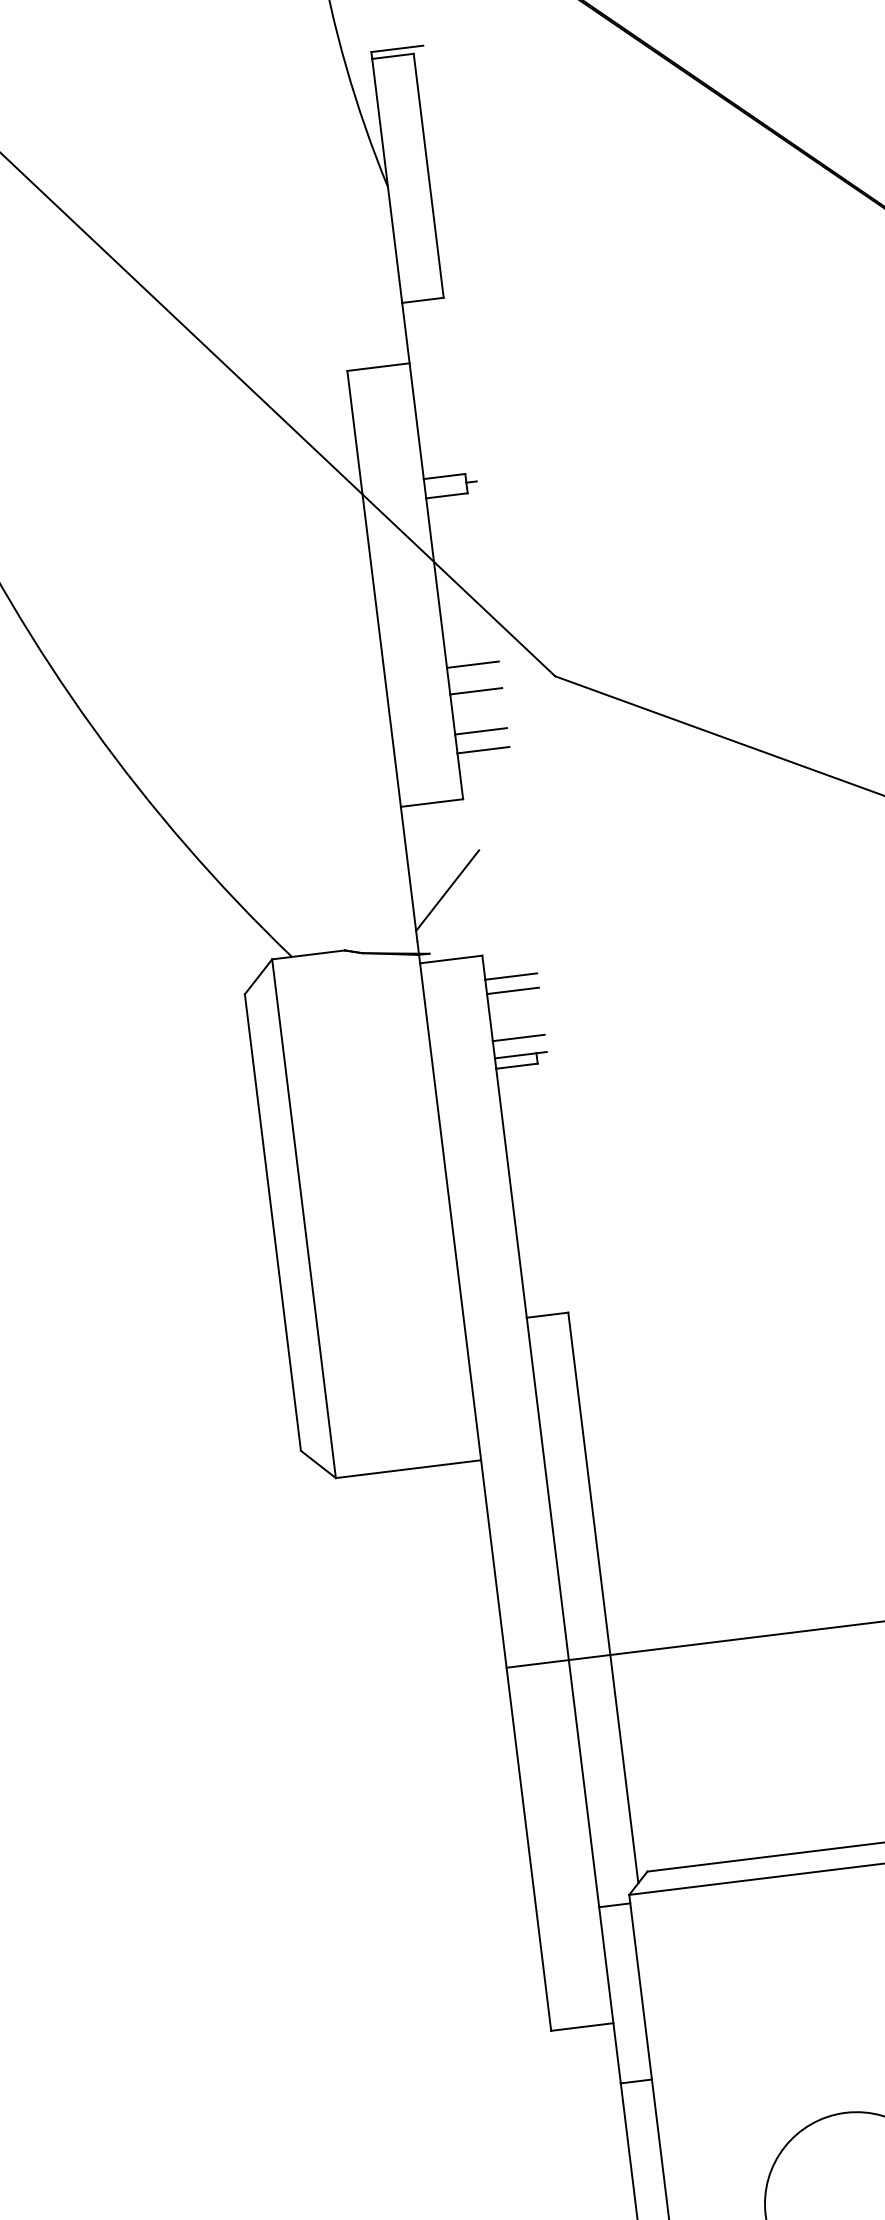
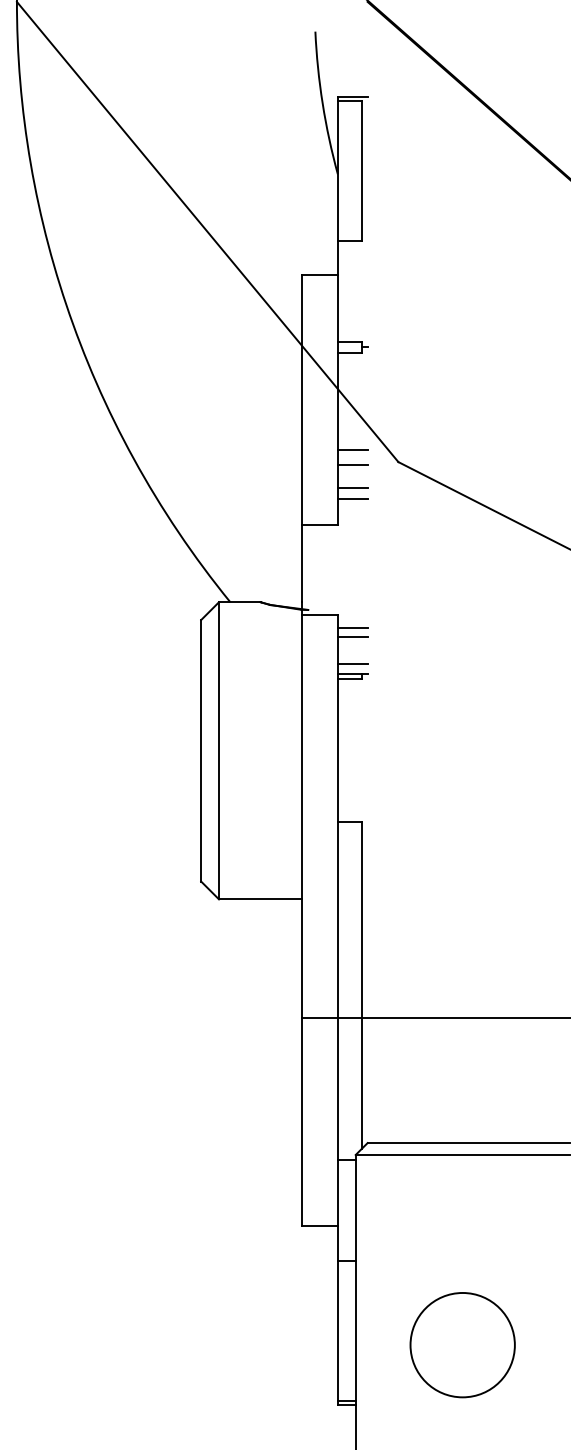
line: (447, 890) -> (322, 575), removed

